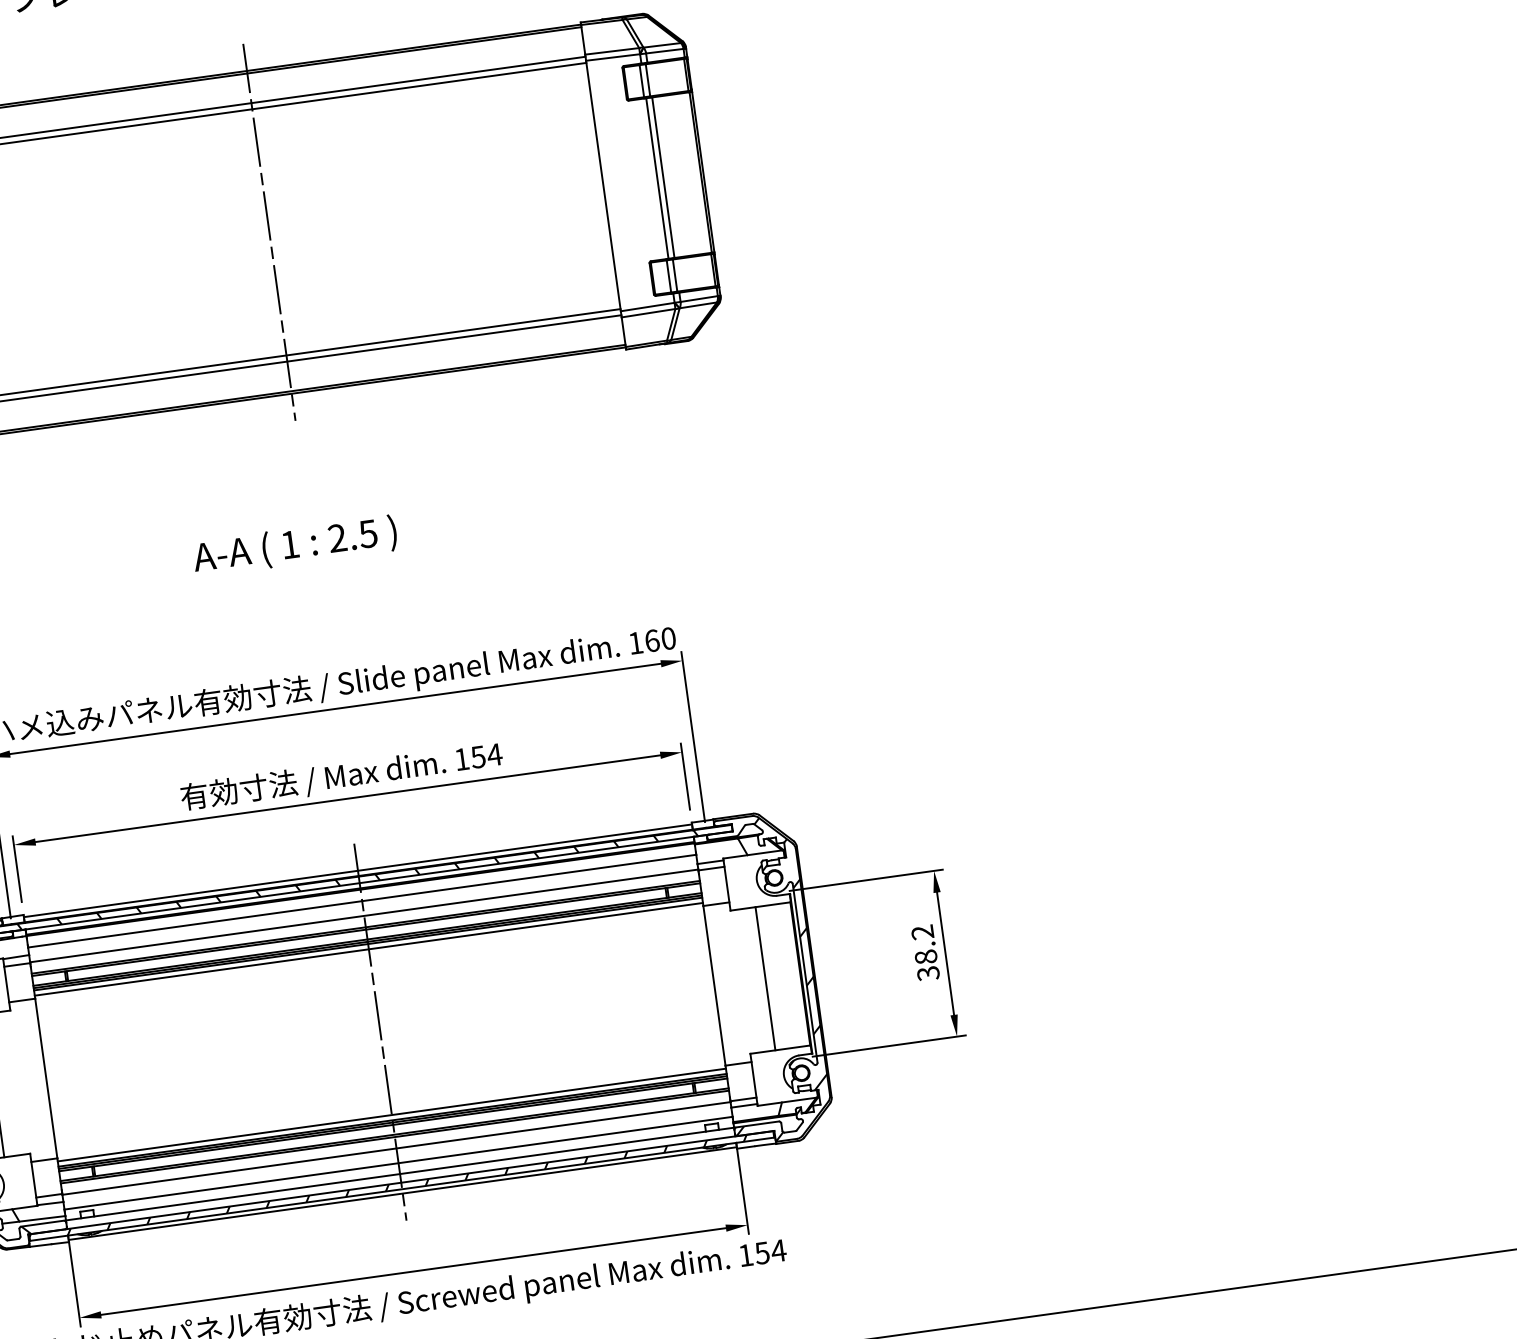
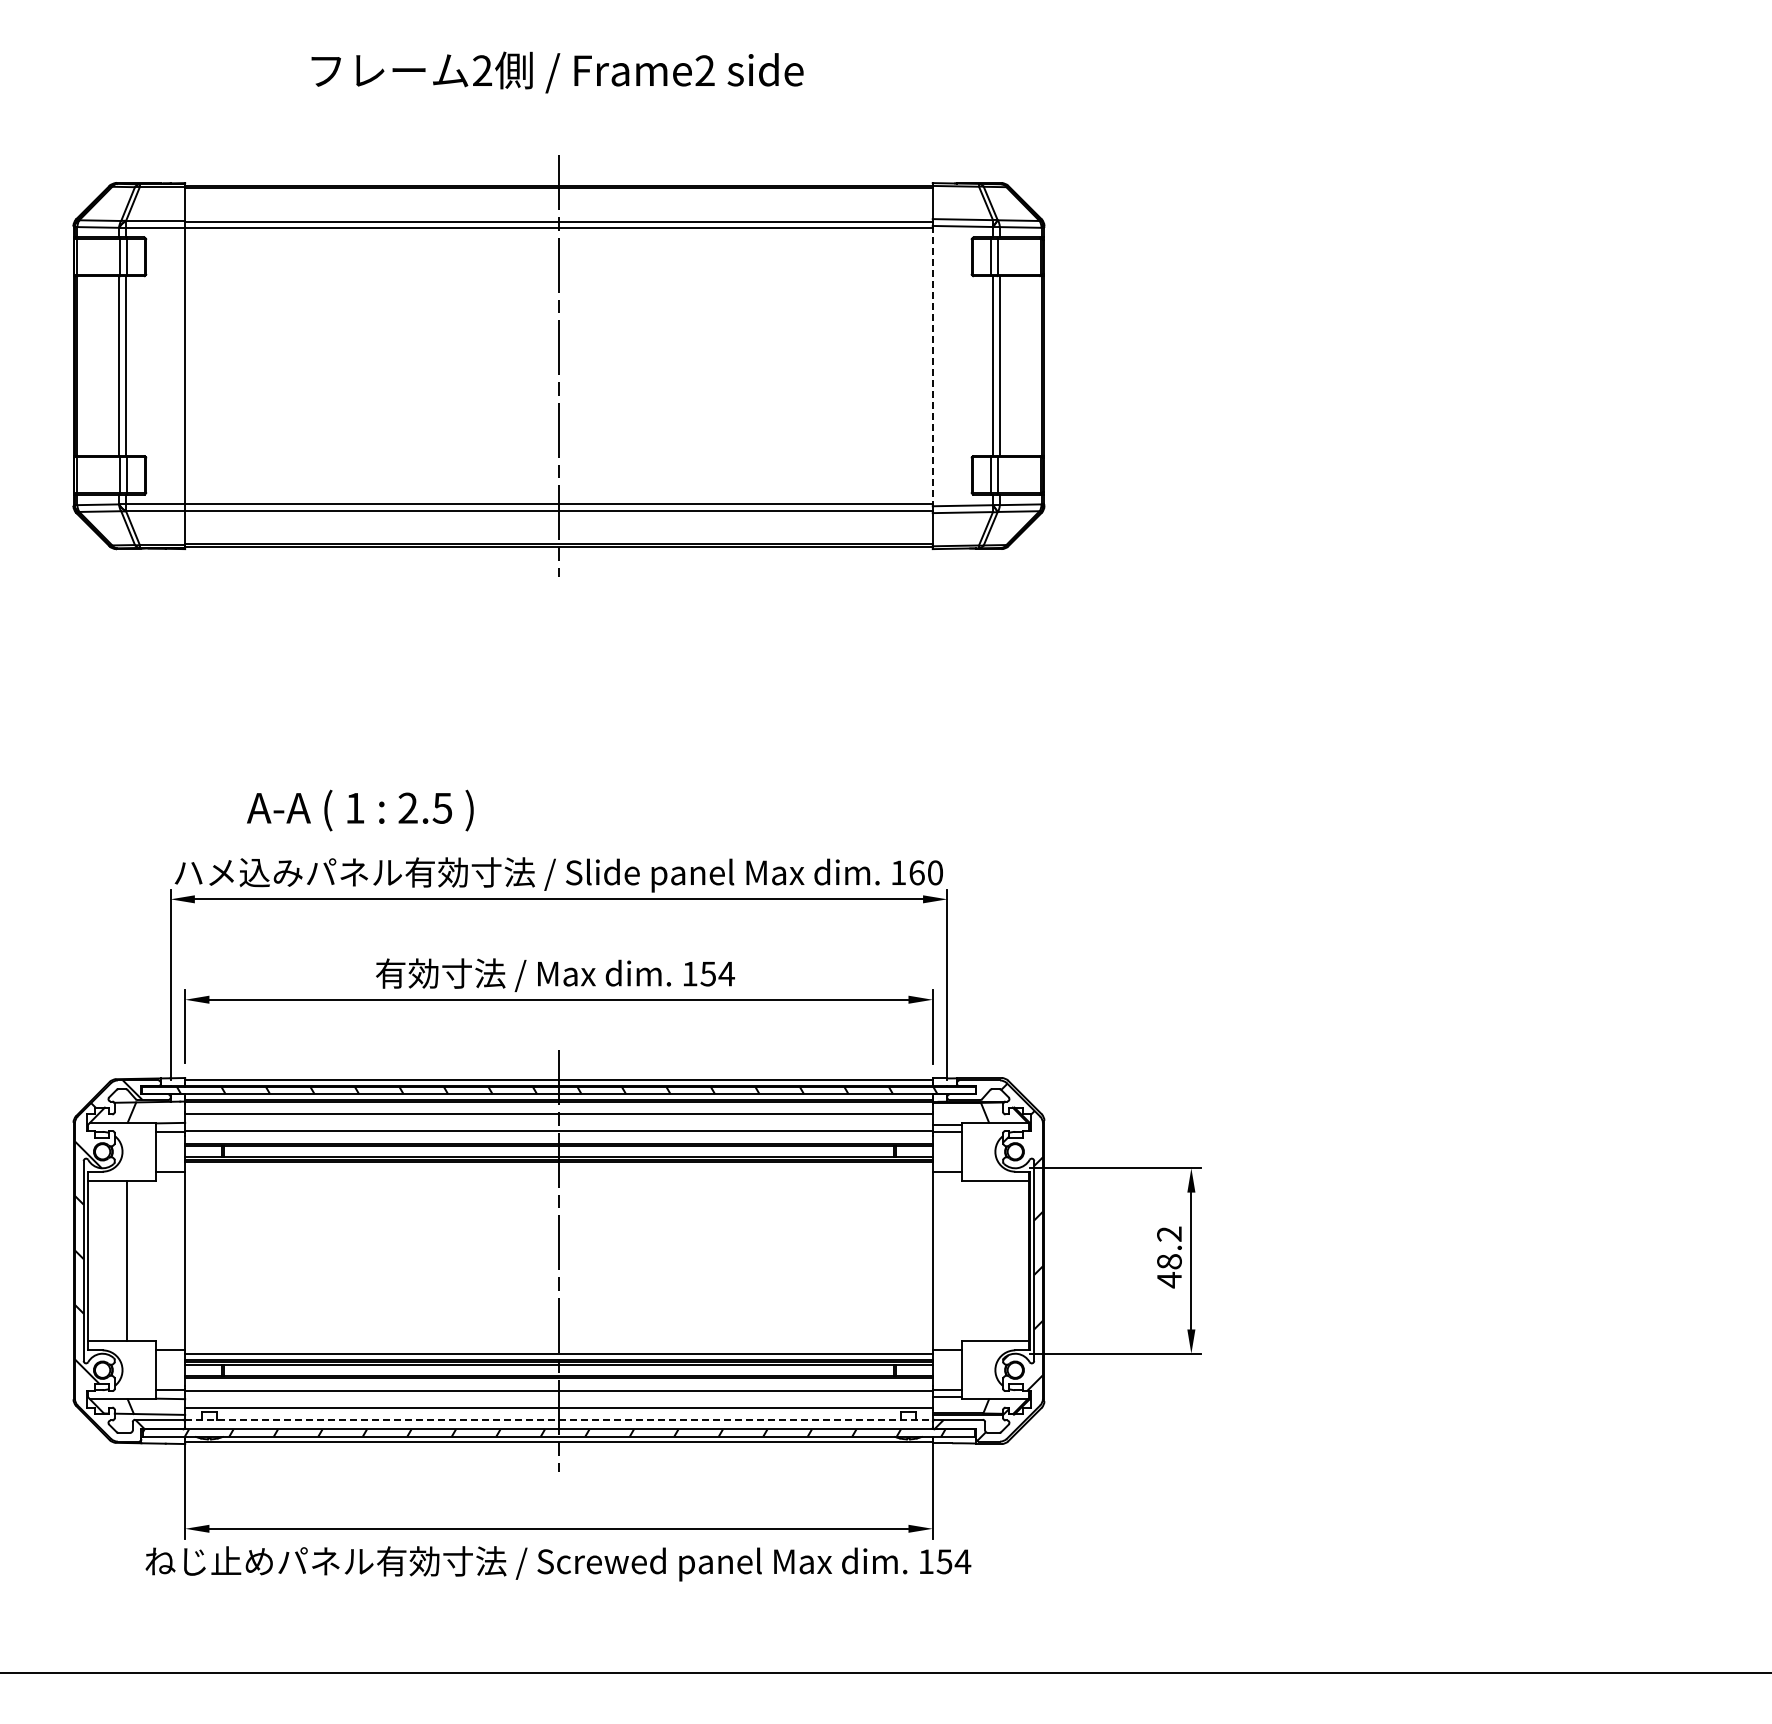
line: (603, 186) -> (932, 366), solid -> dashed
text: (295, 546) -> (360, 810), moved
line: (368, 949) -> (558, 1168), removed
text: (928, 973) -> (1169, 1280), 38.2 -> 48.2
line: (765, 978) -> (989, 1260), removed
line: (399, 1173) -> (558, 1419), solid -> dashed

